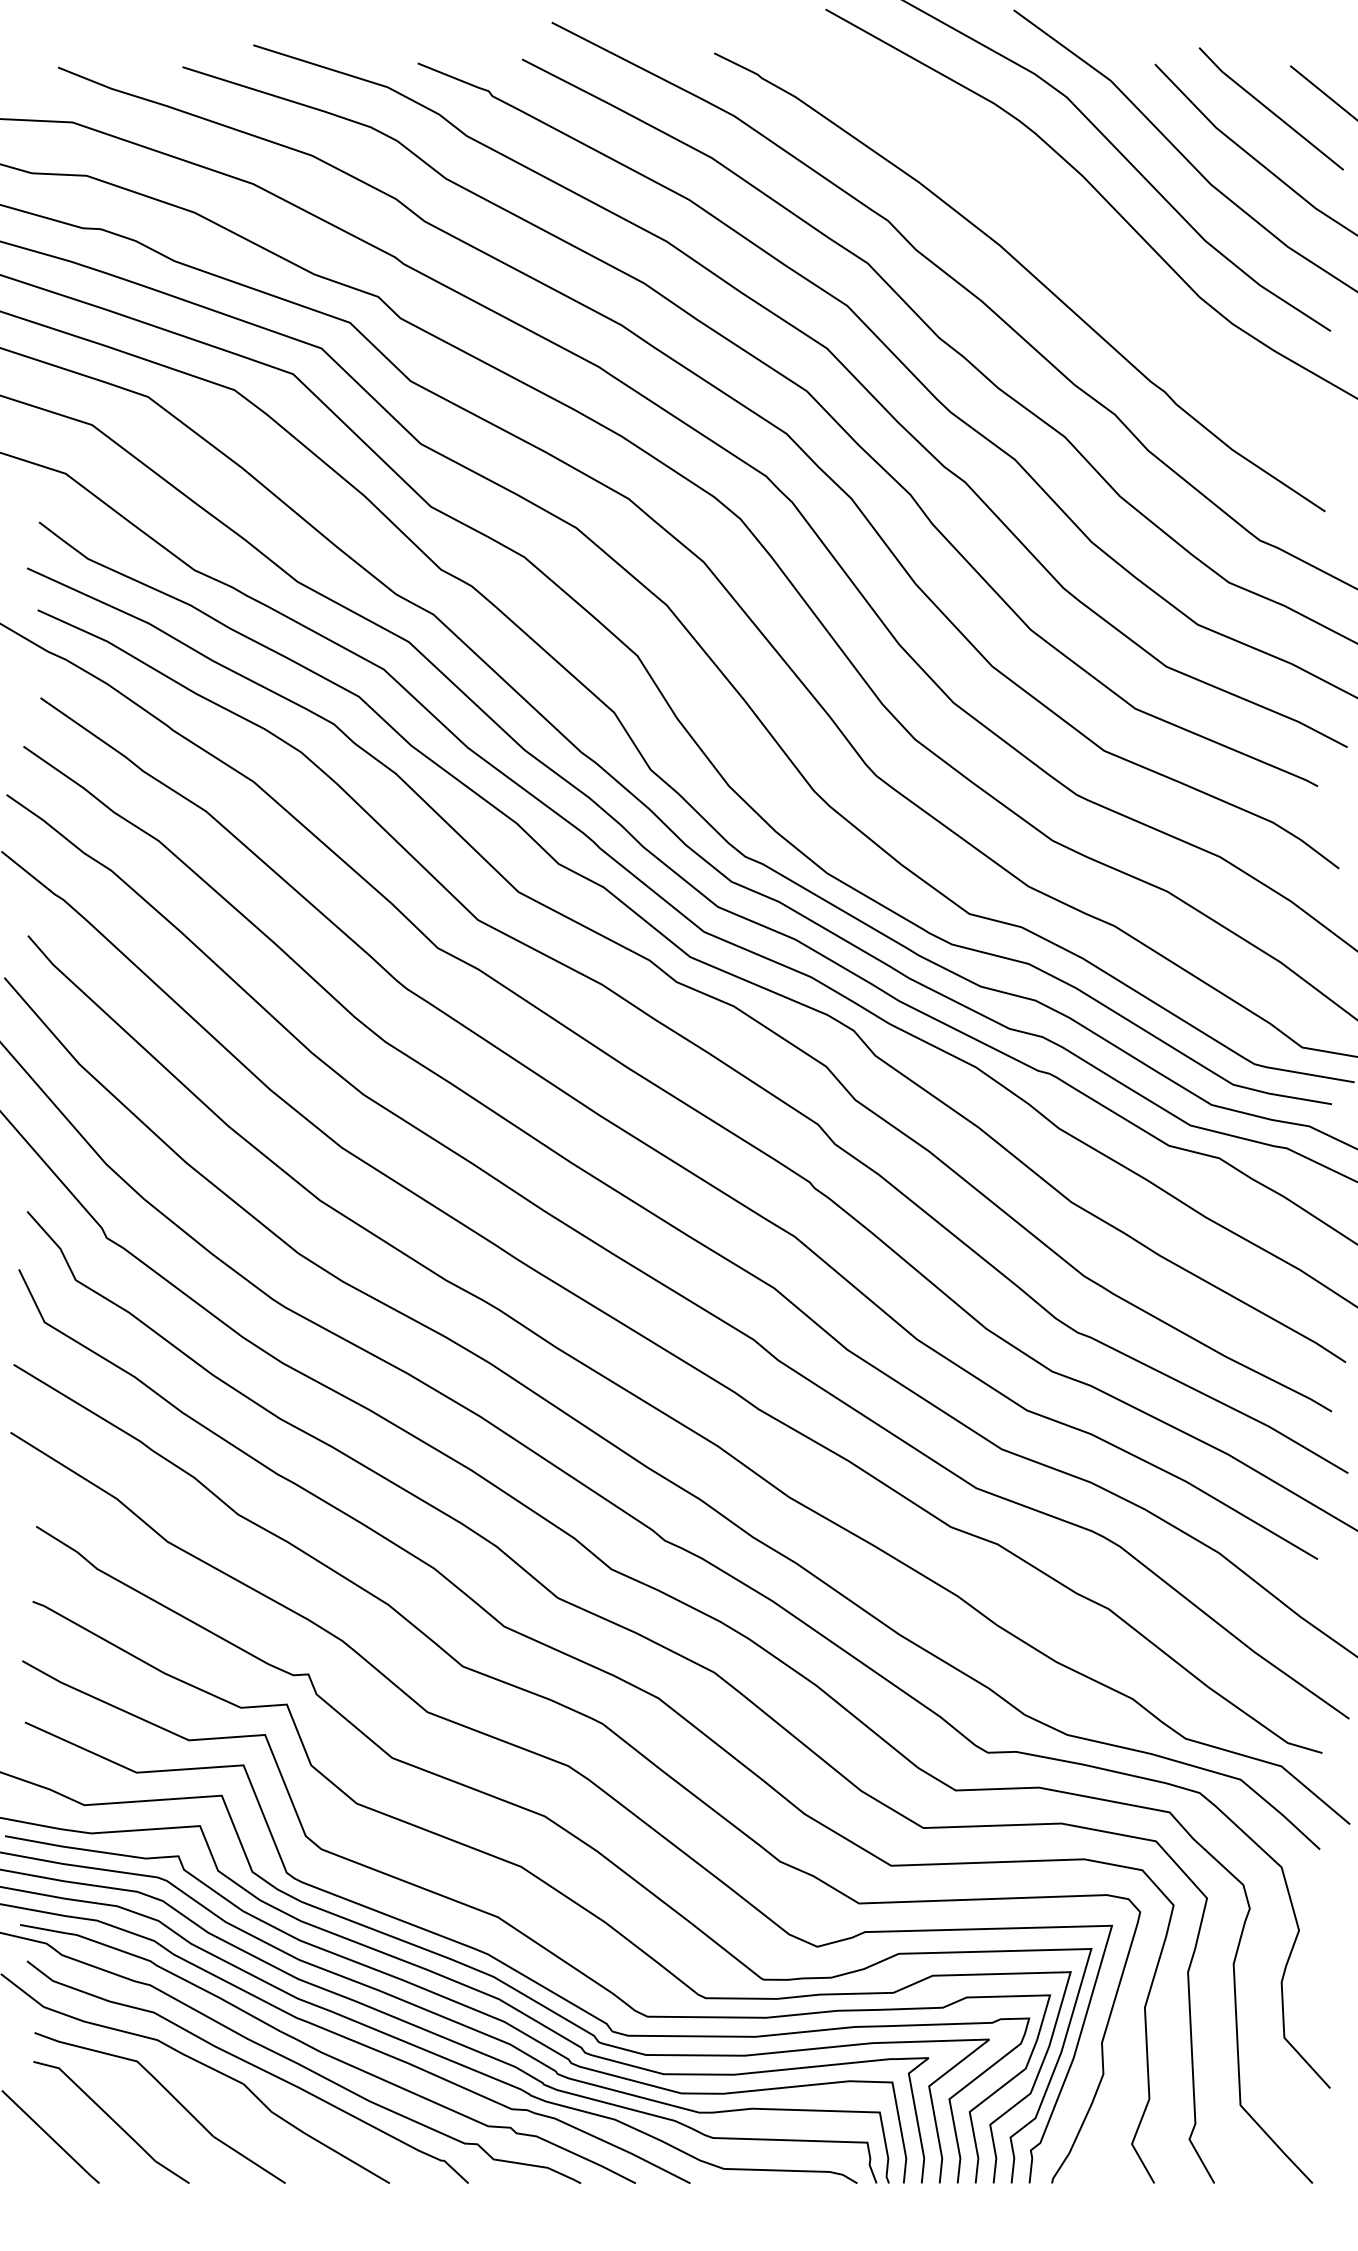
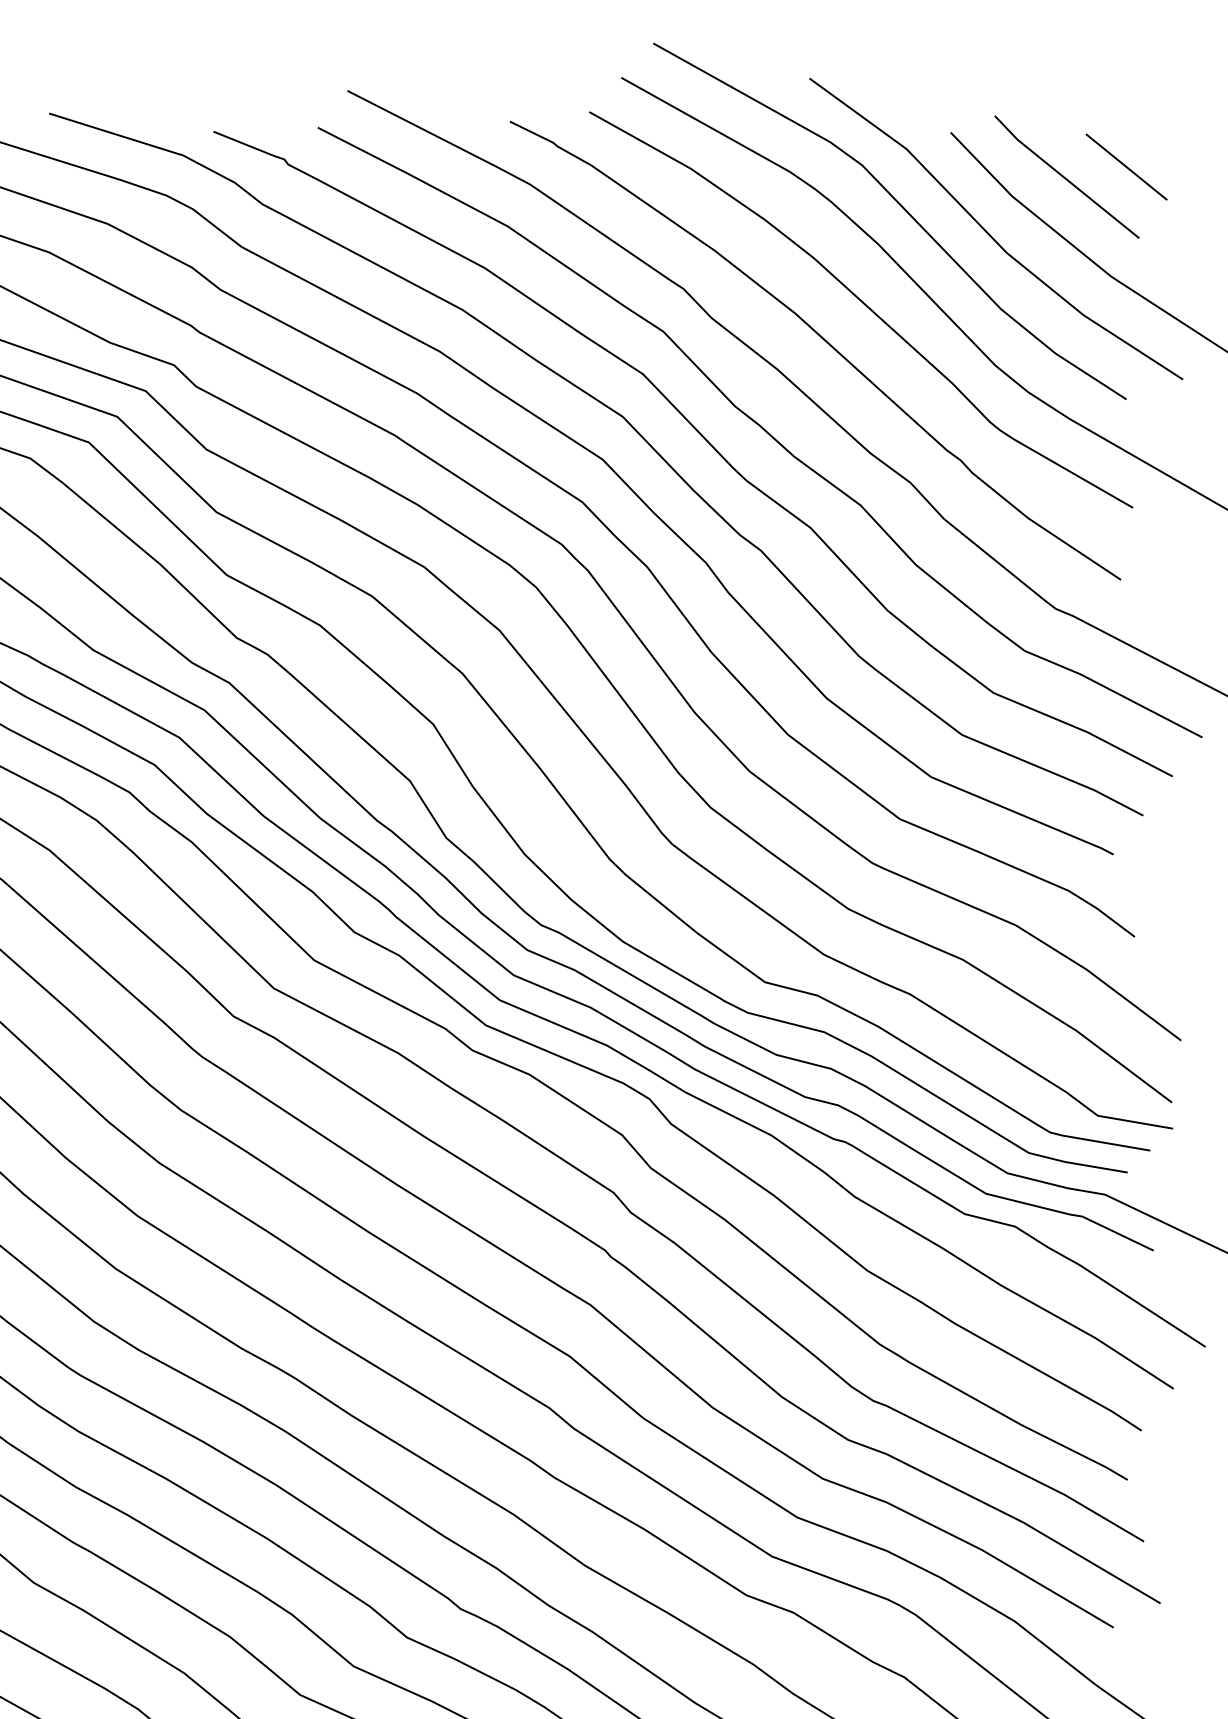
curve: (1069, 237) -> (865, 305), added

